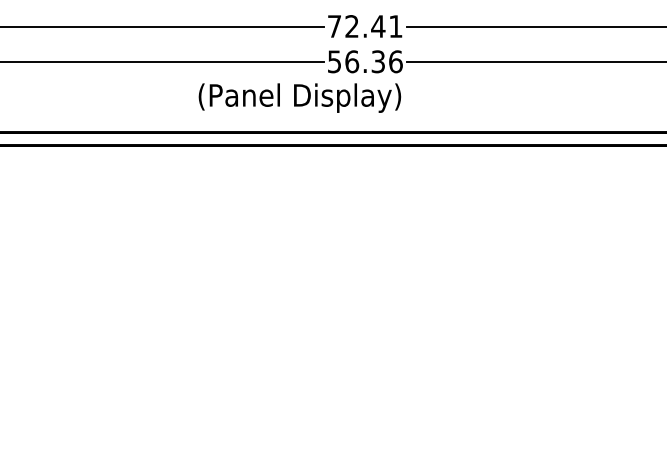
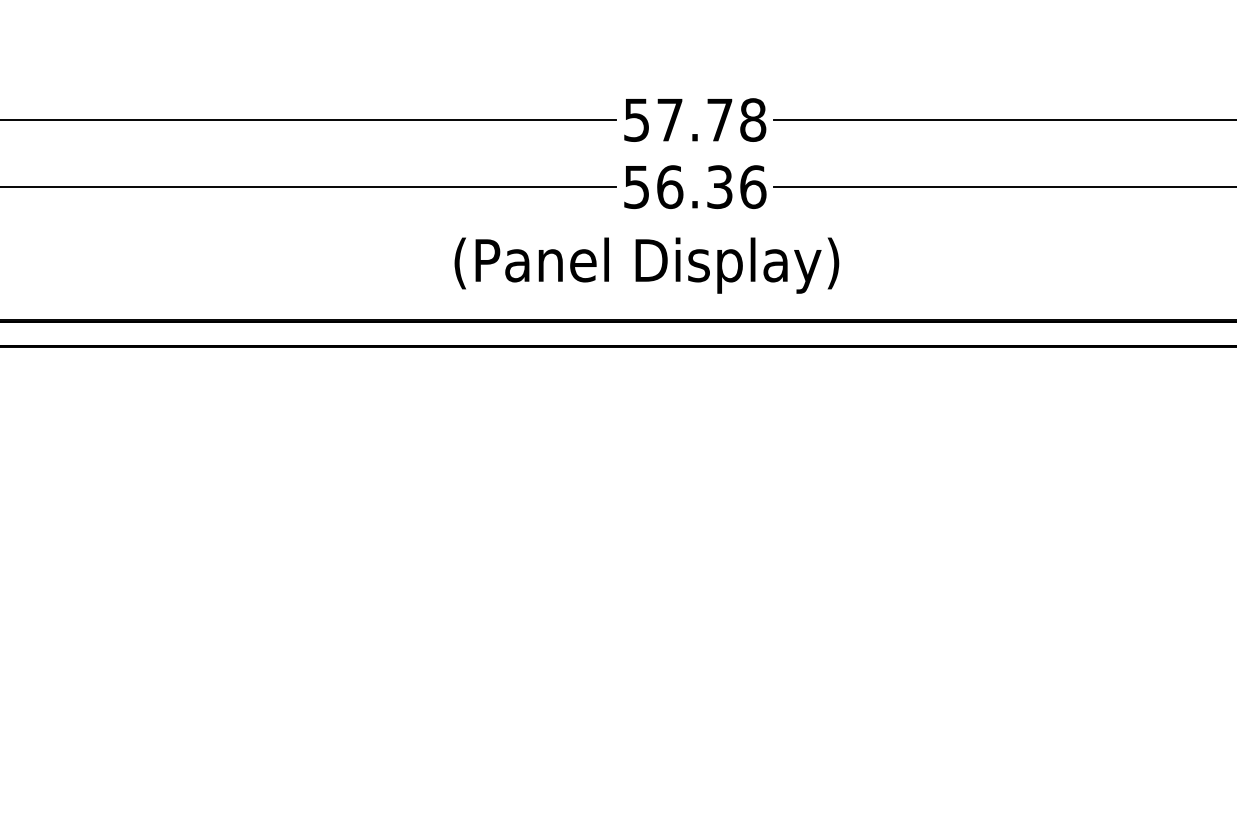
text: (365, 26) -> (695, 120), 72.41 -> 57.78
text: (299, 97) -> (646, 264), moved

